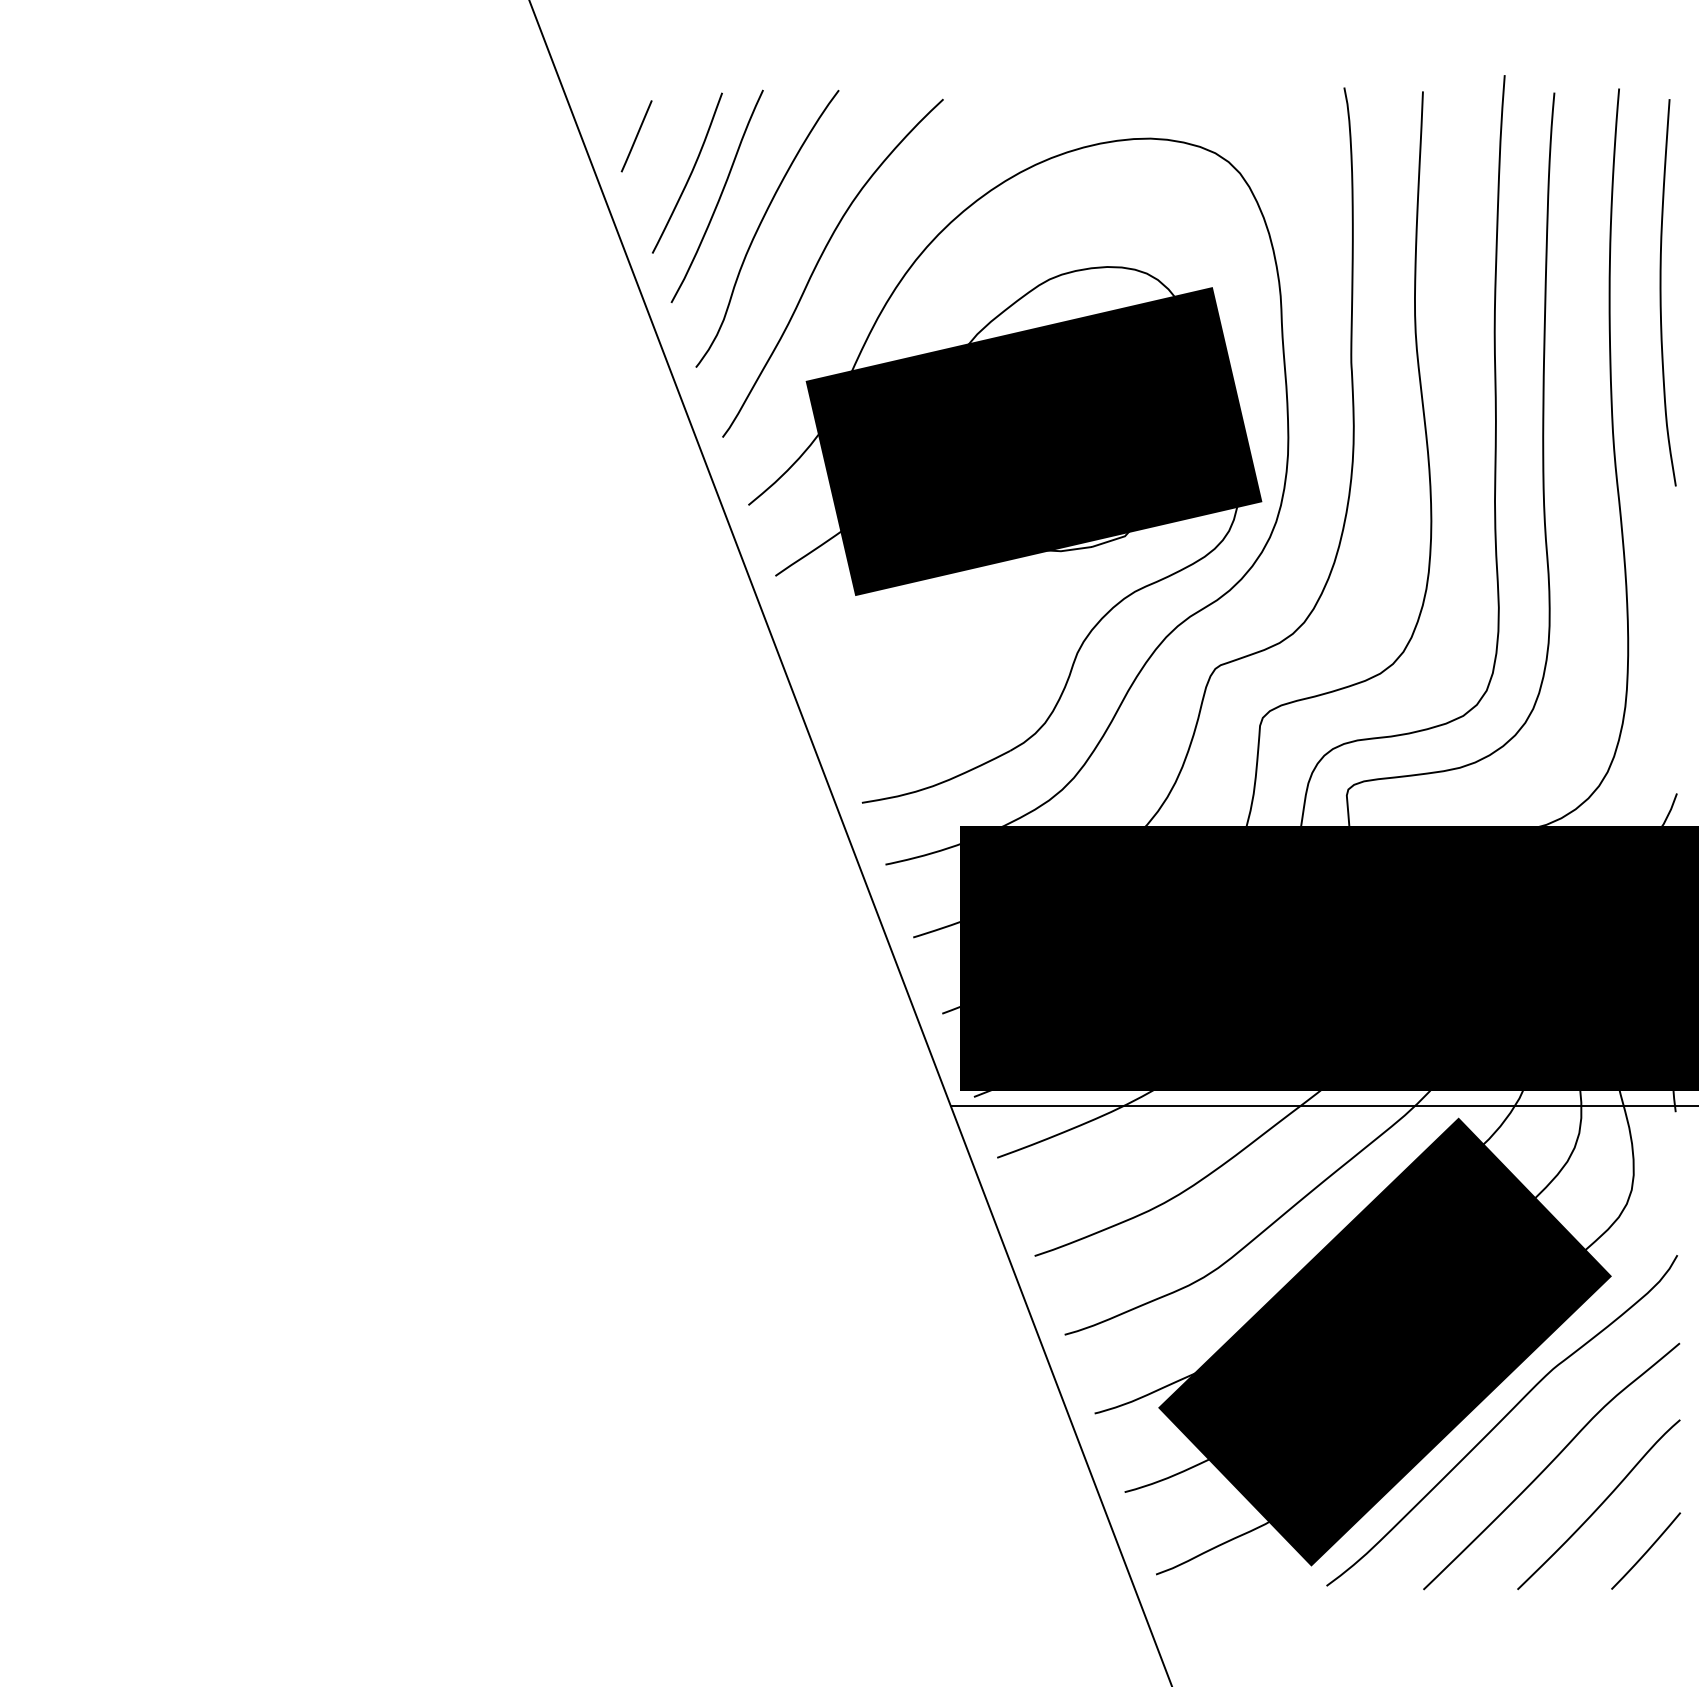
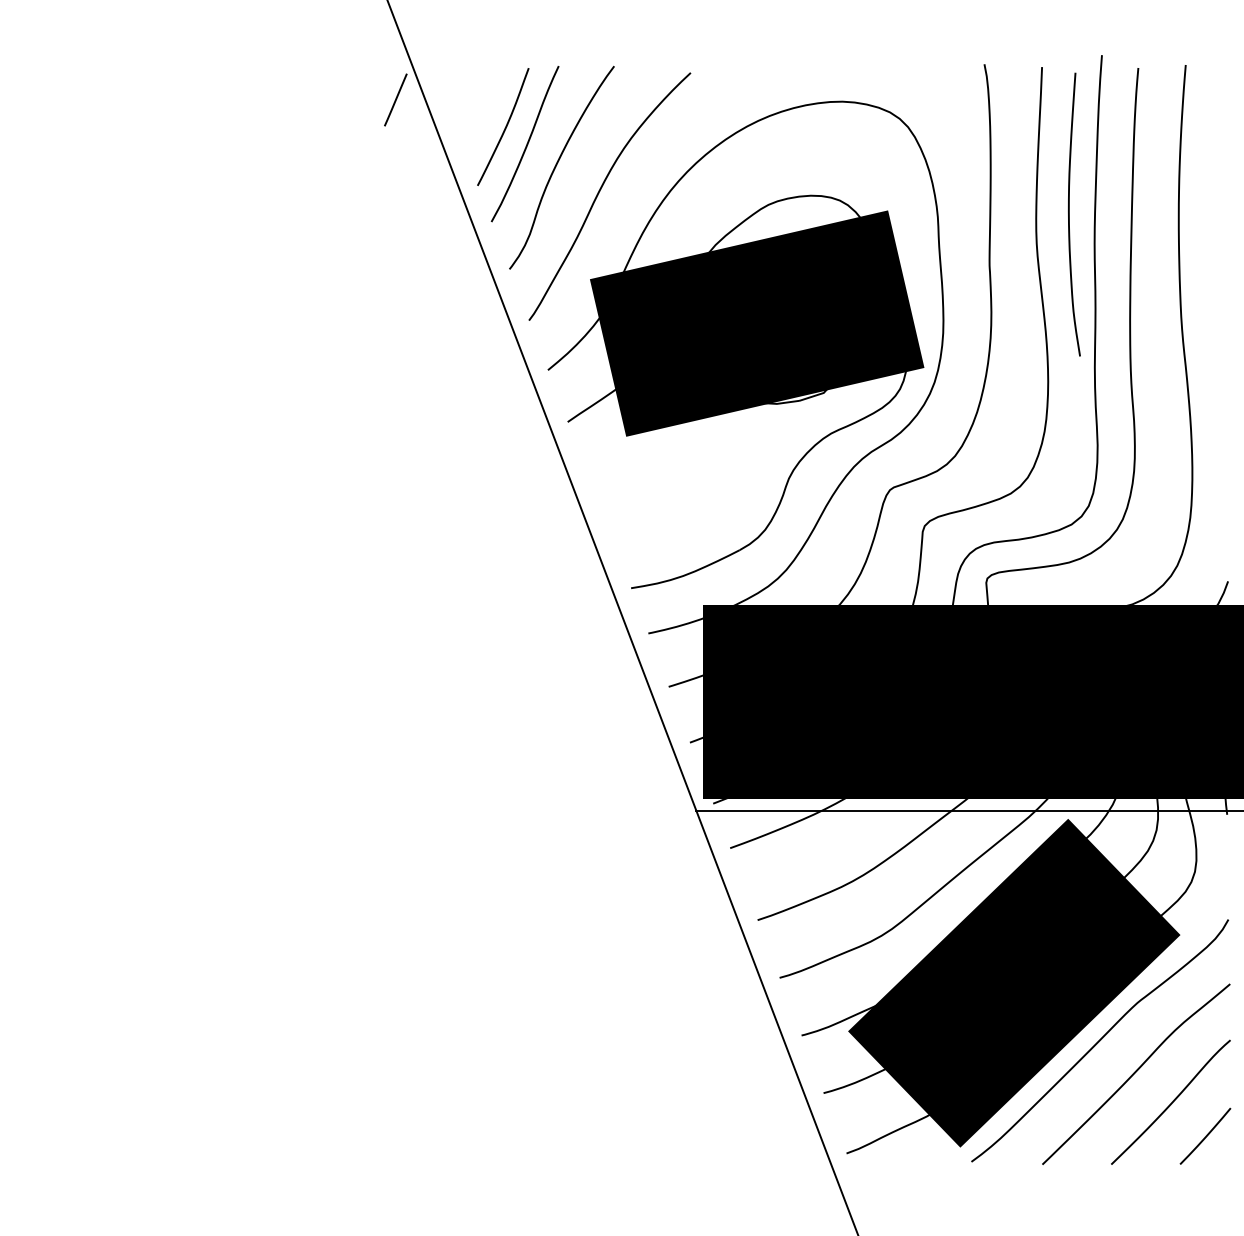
line: (636, 136) -> (395, 100), moved
curve: (1661, 292) -> (1069, 214), moved

